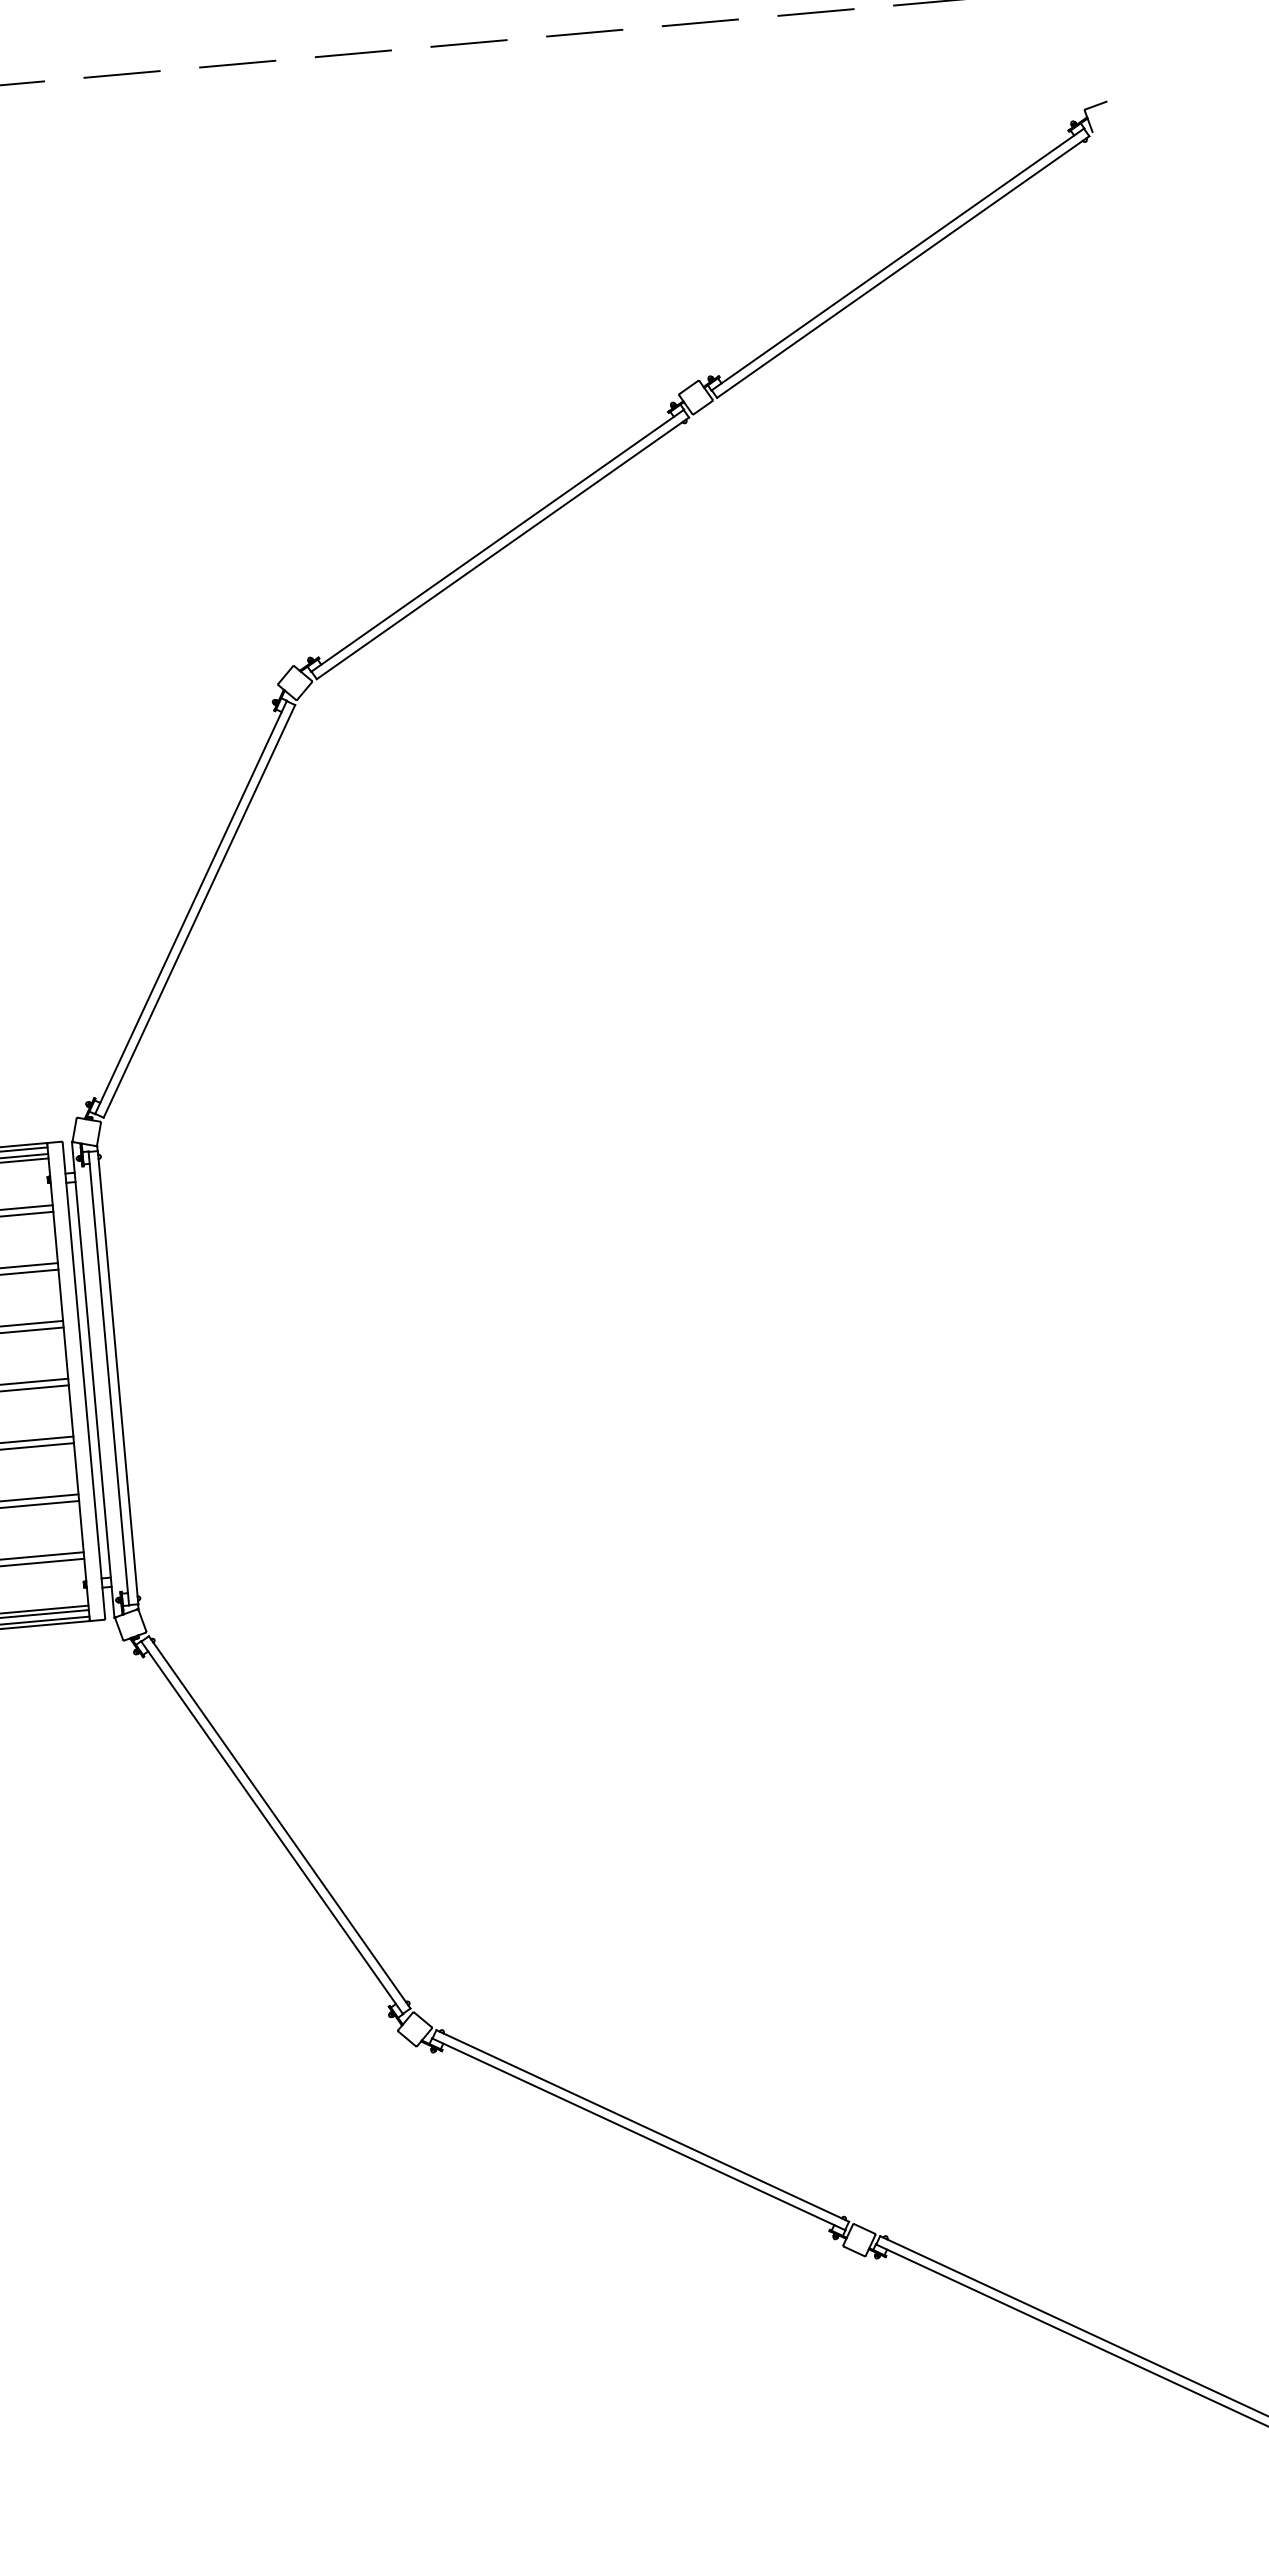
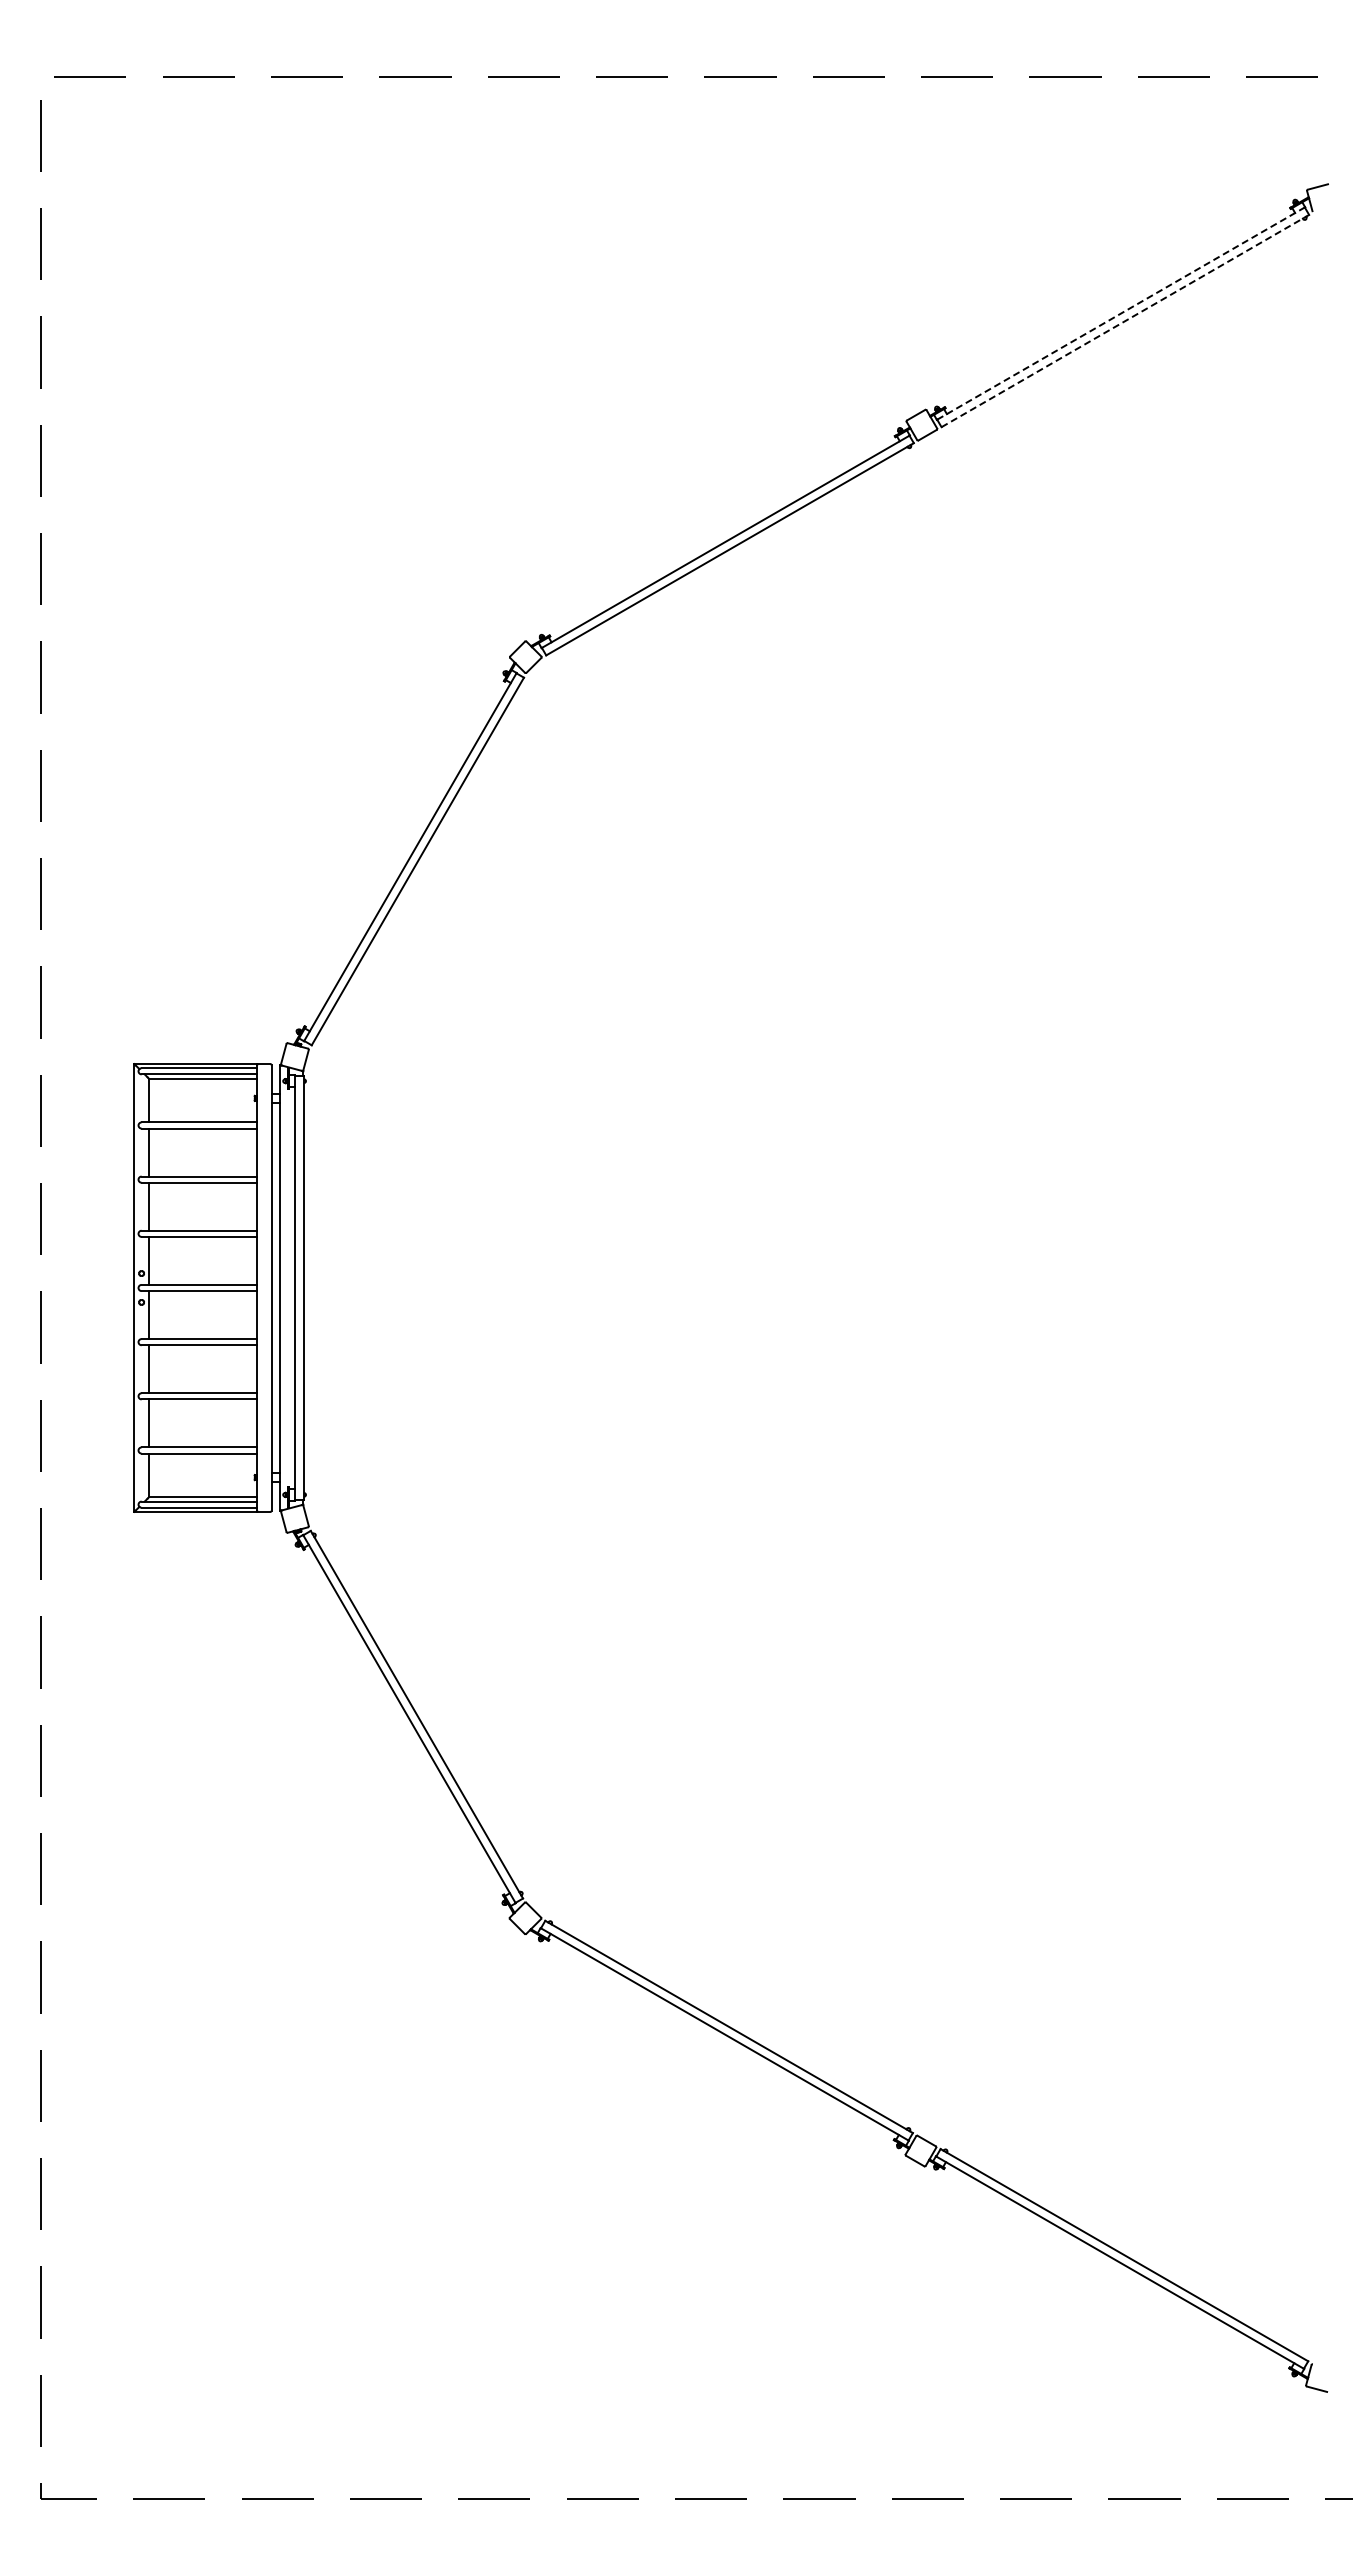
line: (898, 259) -> (1121, 313), solid -> dashed
line: (903, 266) -> (1125, 320), solid -> dashed

